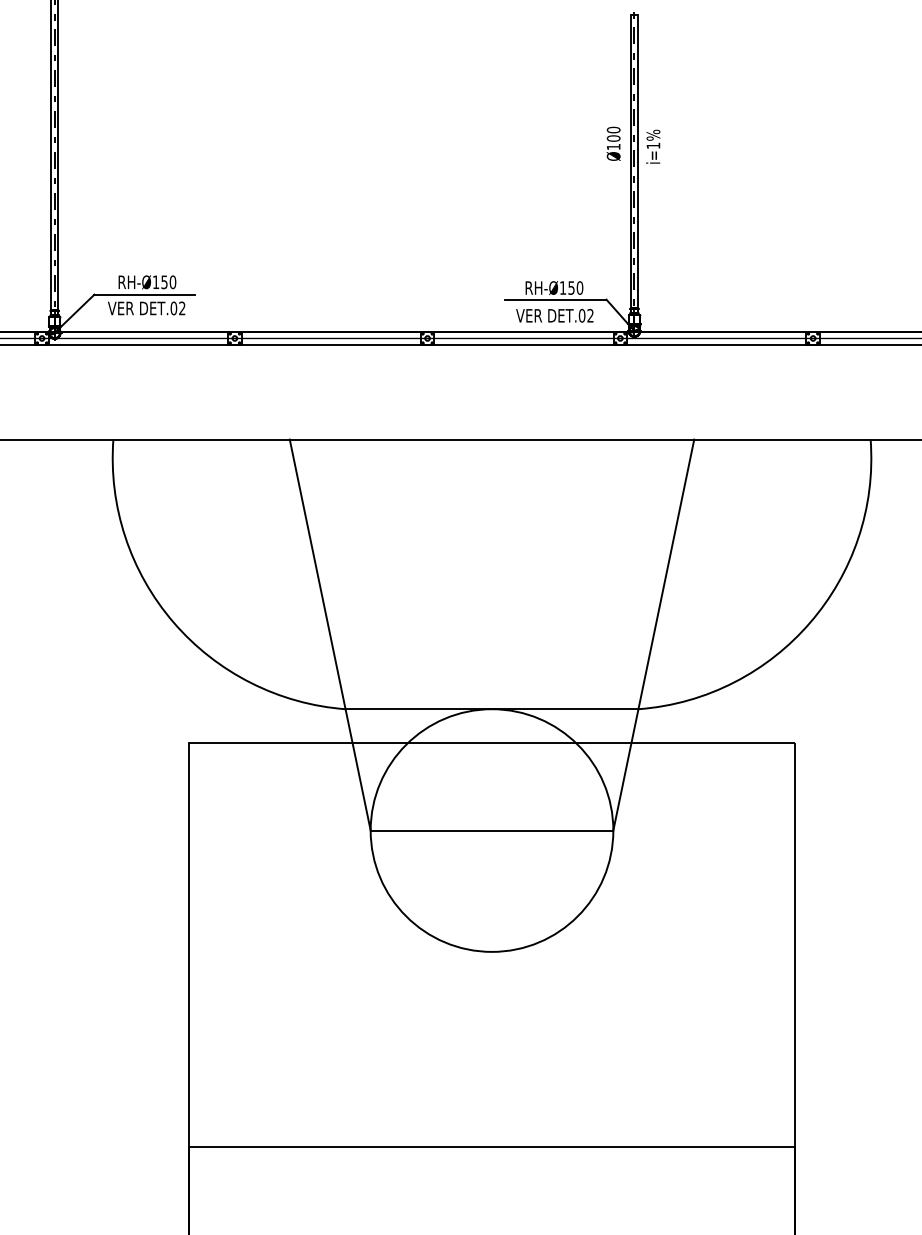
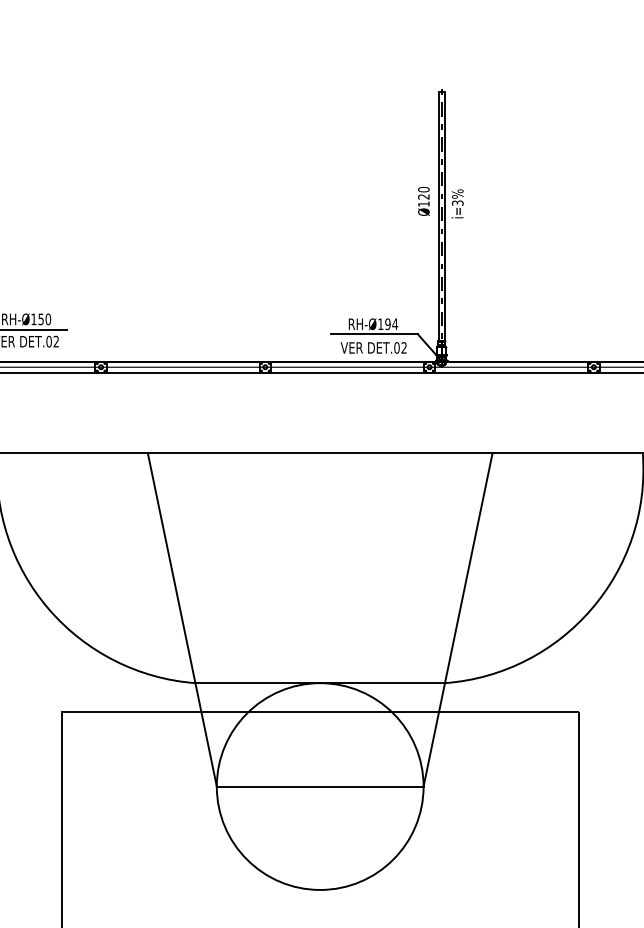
text: (613, 138) -> (423, 196), Ø100 -> Ø120
text: (653, 145) -> (457, 202), i=1% -> i=3%
text: (575, 287) -> (391, 323), RH-Ø150 -> RH-Ø194

